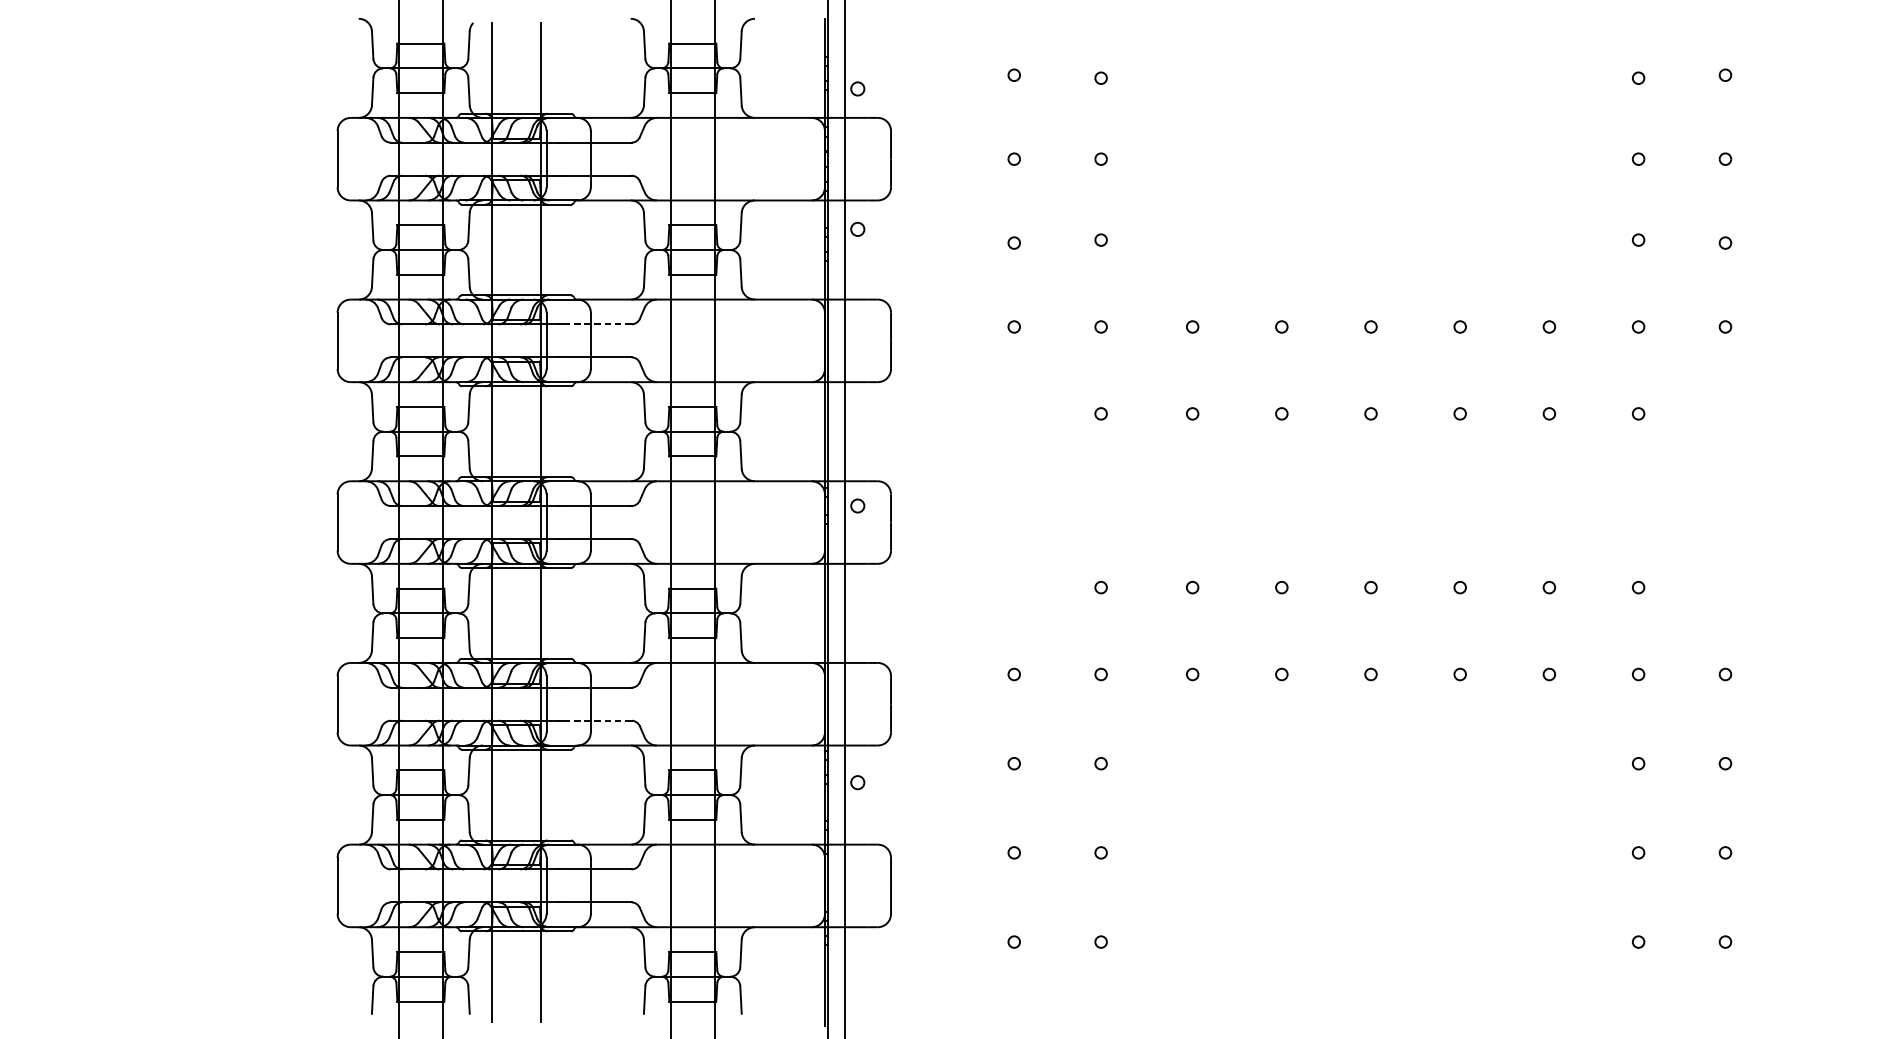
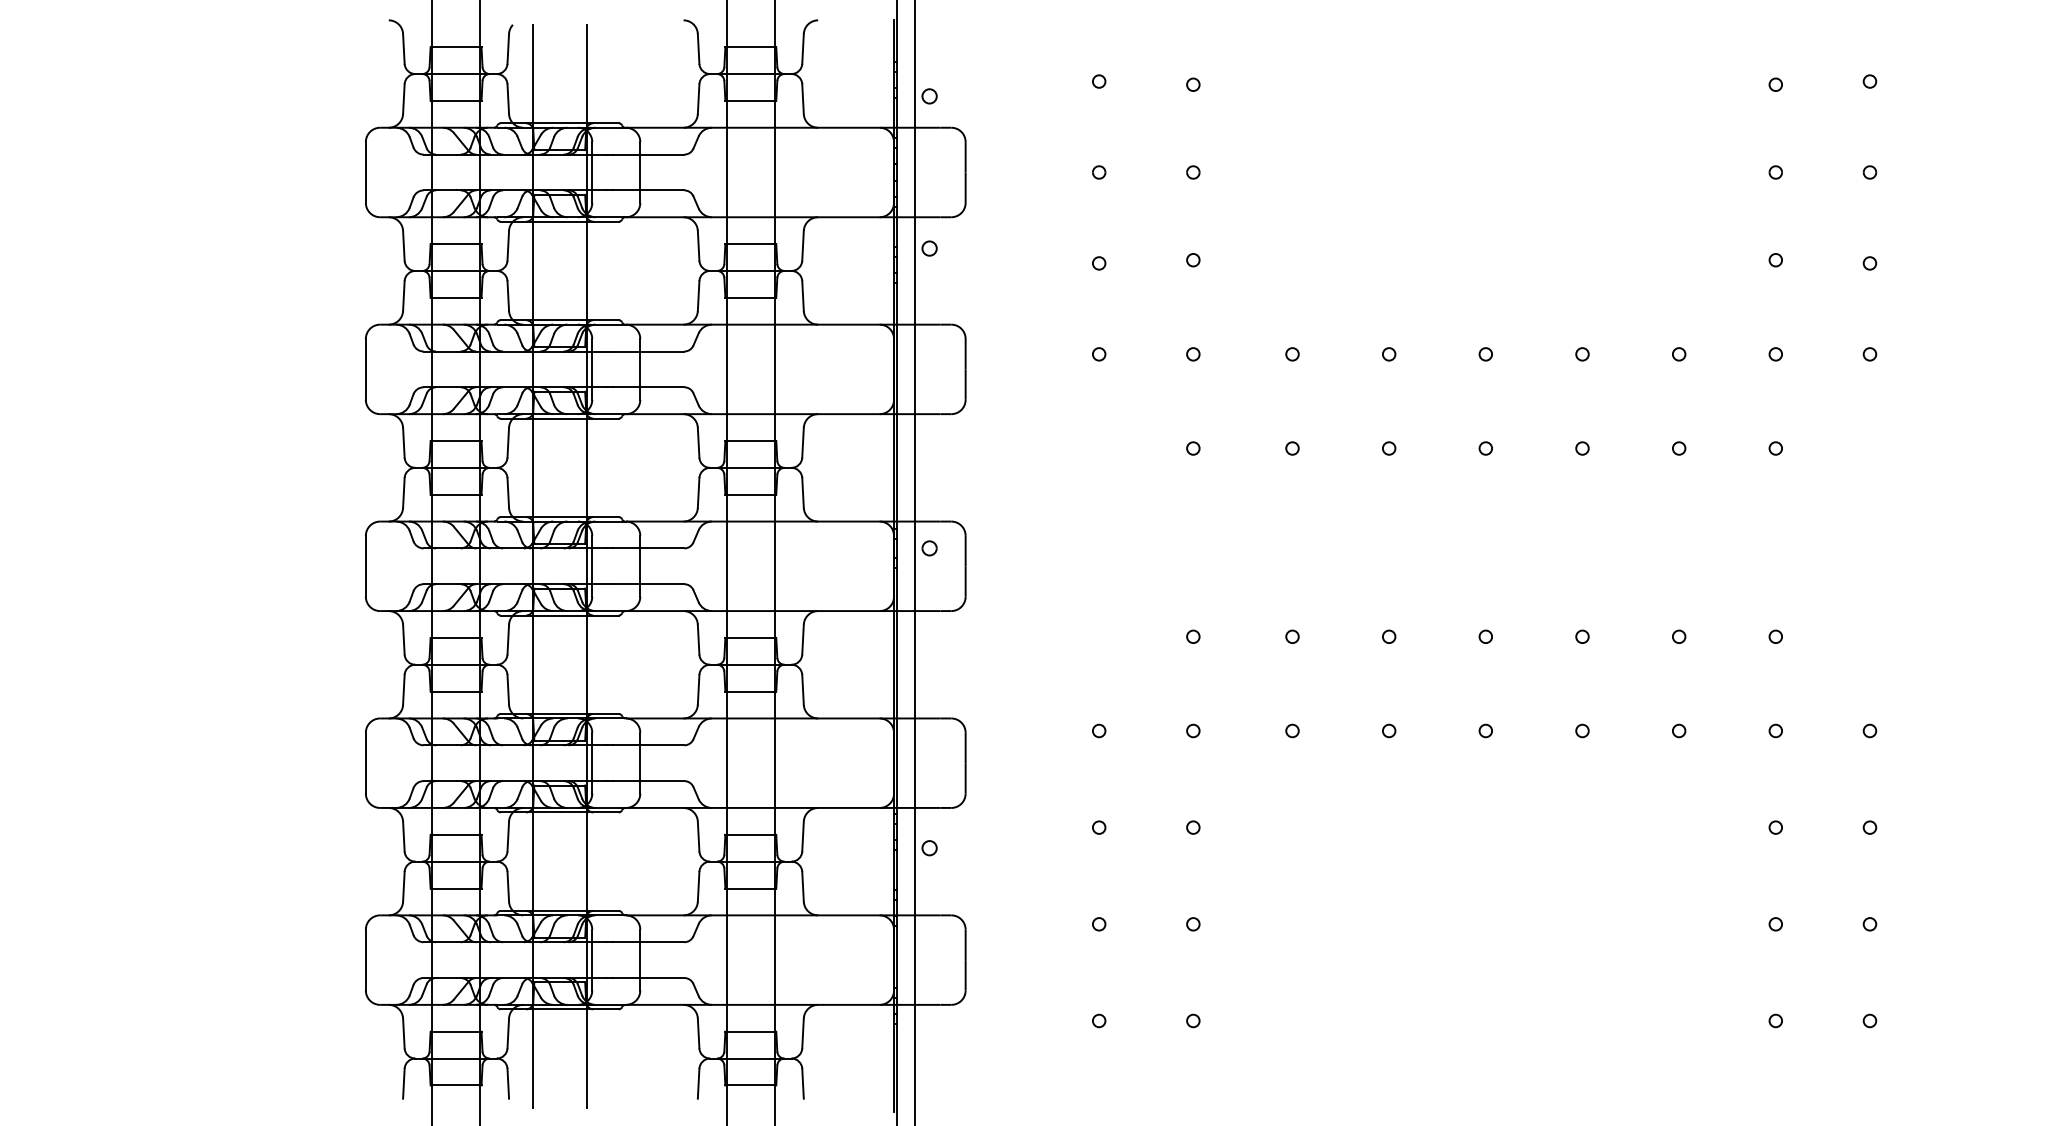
line: (598, 324) -> (648, 351), dashed -> solid
line: (598, 721) -> (648, 781), dashed -> solid

